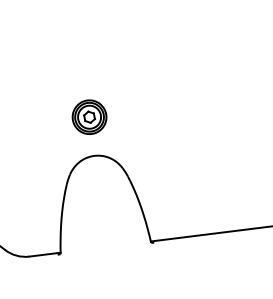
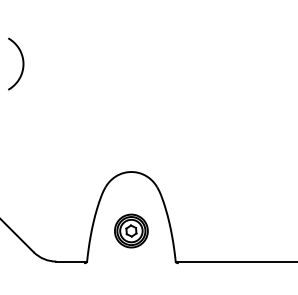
part: (89, 116) -> (131, 230), moved

